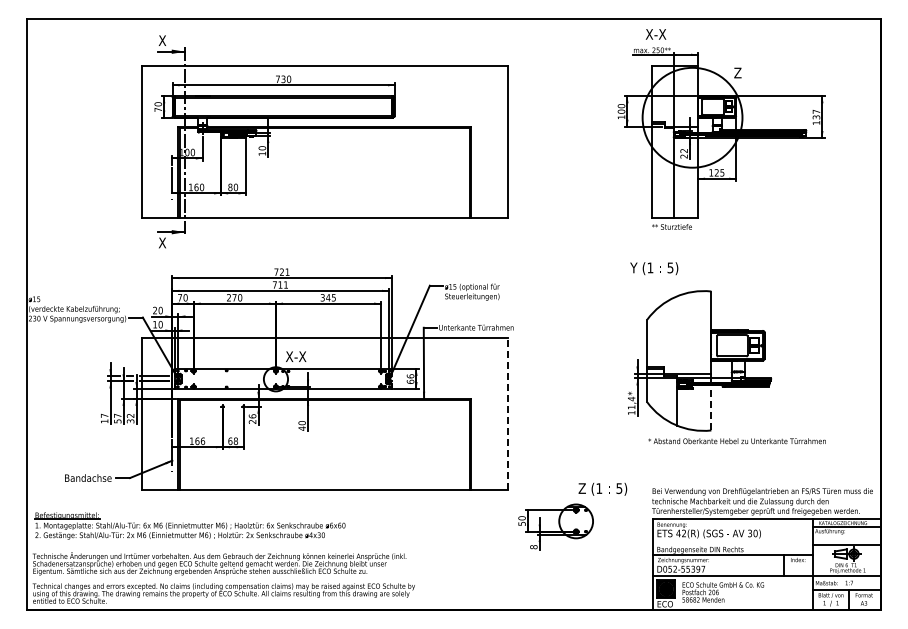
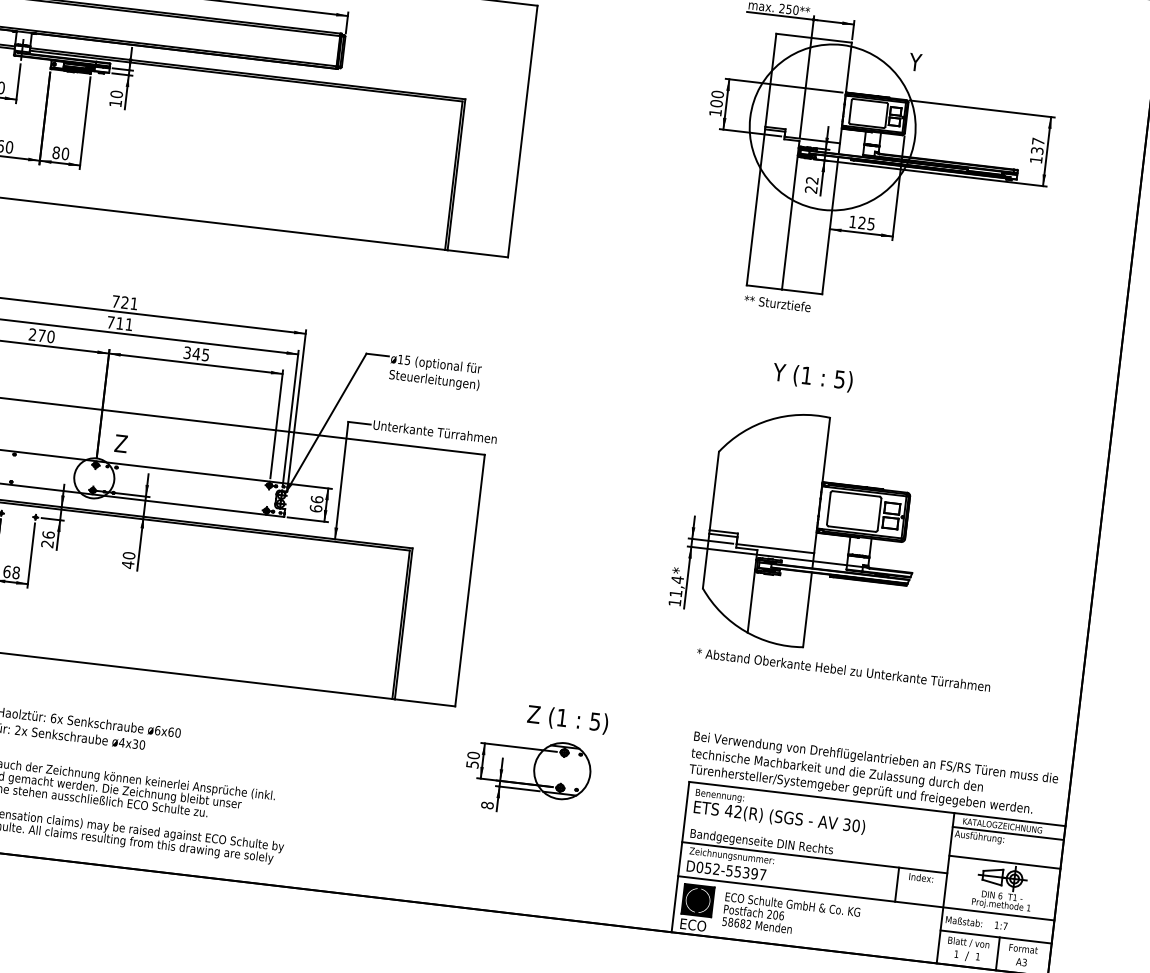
text: (737, 72) -> (915, 61), Z -> Y
text: (654, 268) -> (813, 377), moved
text: (296, 356) -> (132, 444), X-X -> Z
line: (711, 407) -> (807, 609), dashed -> solid
line: (507, 413) -> (469, 579), dashed -> solid
text: (602, 489) -> (567, 719), moved

